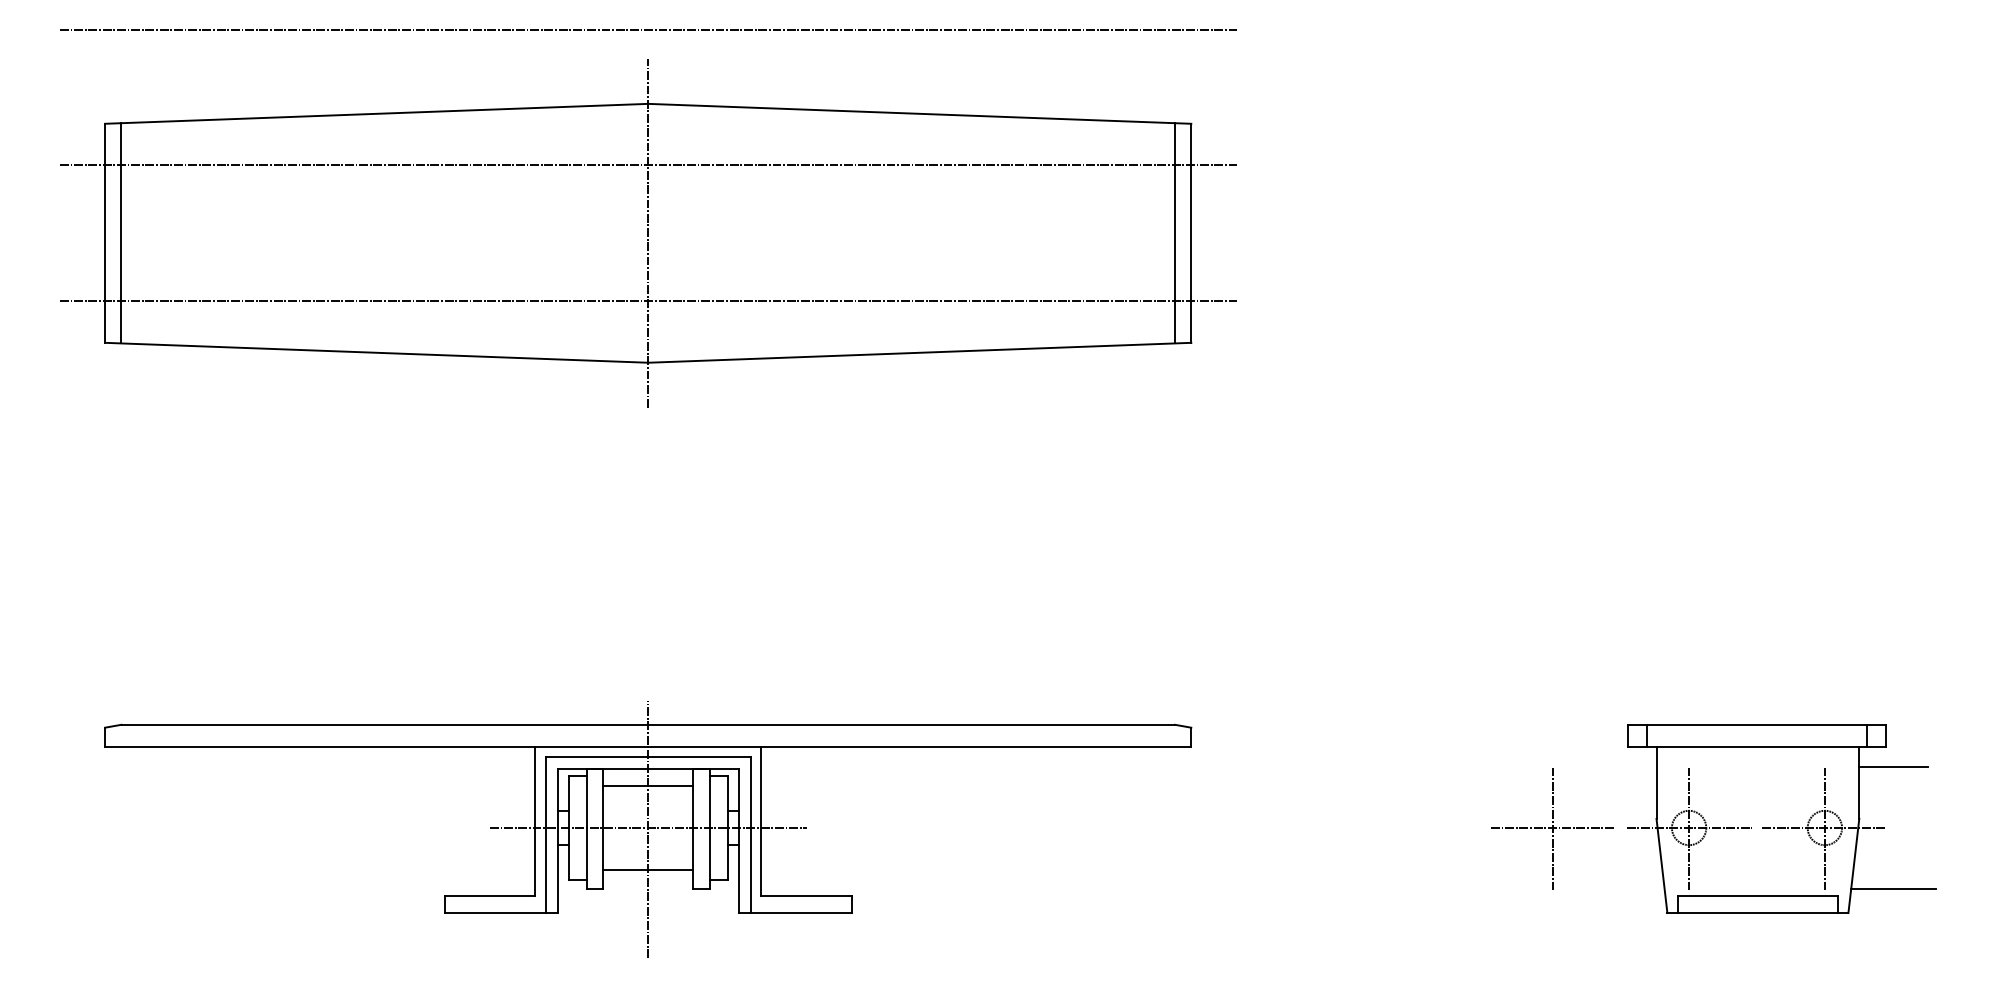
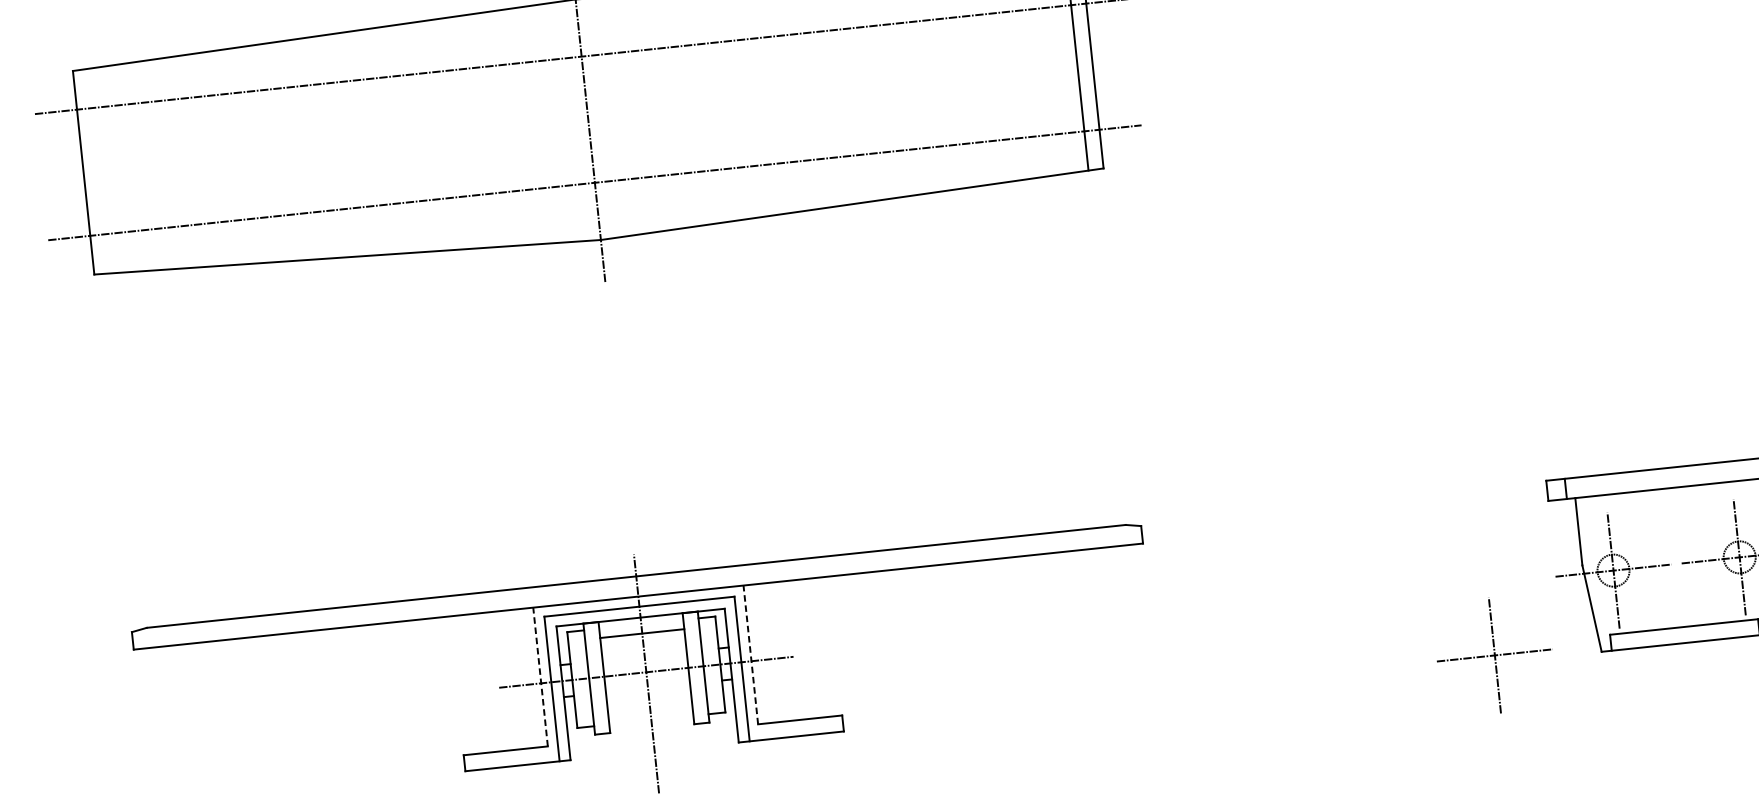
line: (121, 233) -> (98, 171), removed
line: (535, 821) -> (540, 677), solid -> dashed
line: (761, 821) -> (750, 655), solid -> dashed
part: (1552, 828) -> (1494, 655), moved
line: (647, 869) -> (649, 710), removed

